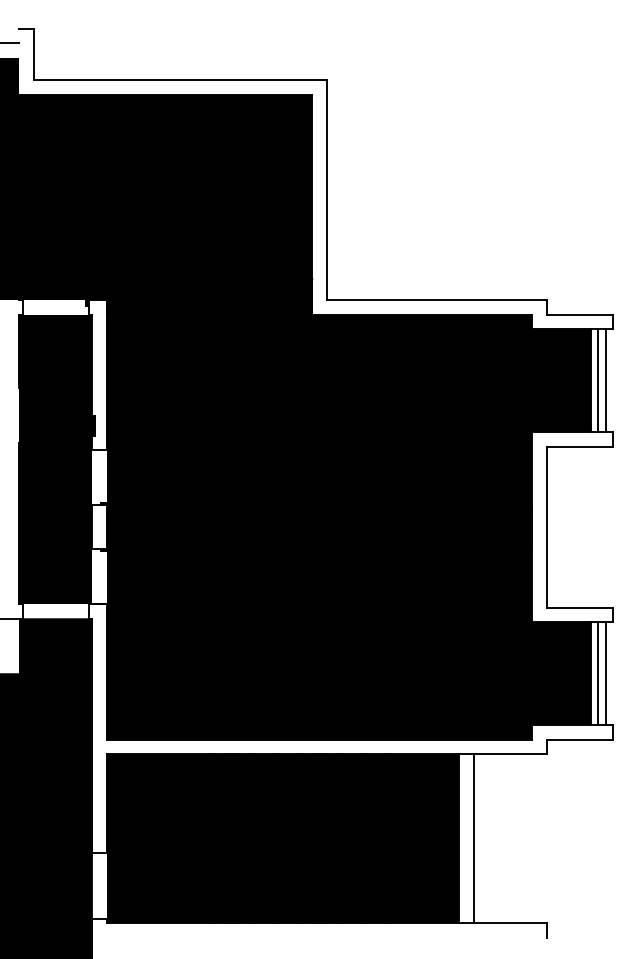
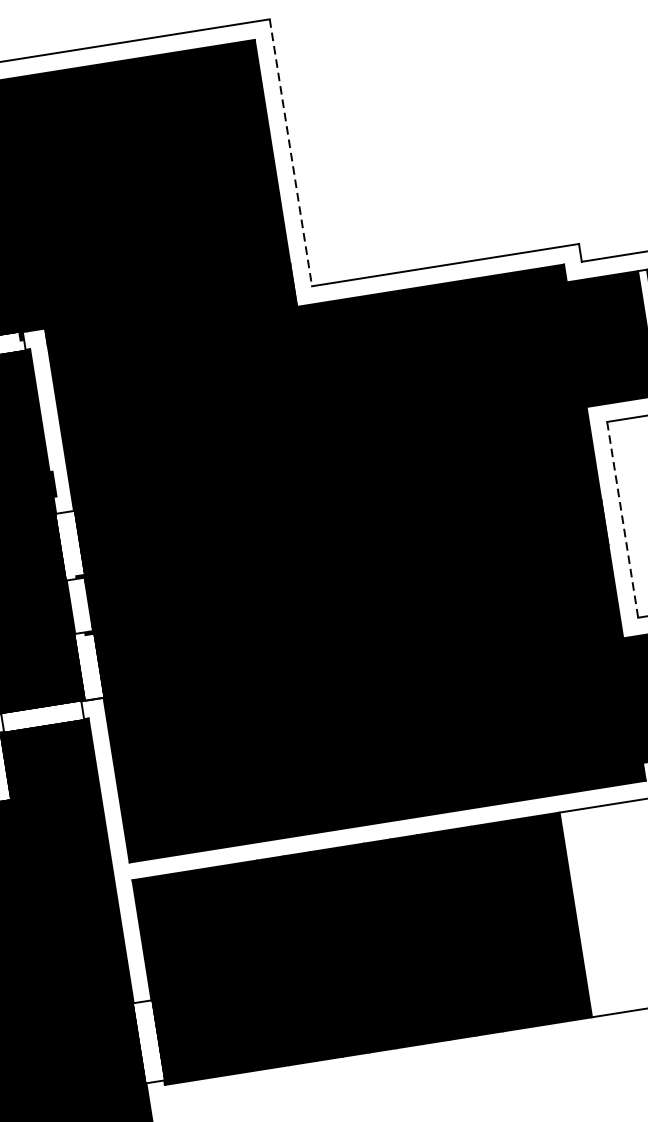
line: (326, 190) -> (290, 153), solid -> dashed
line: (546, 527) -> (622, 520), solid -> dashed
line: (473, 838) -> (593, 912), removed

